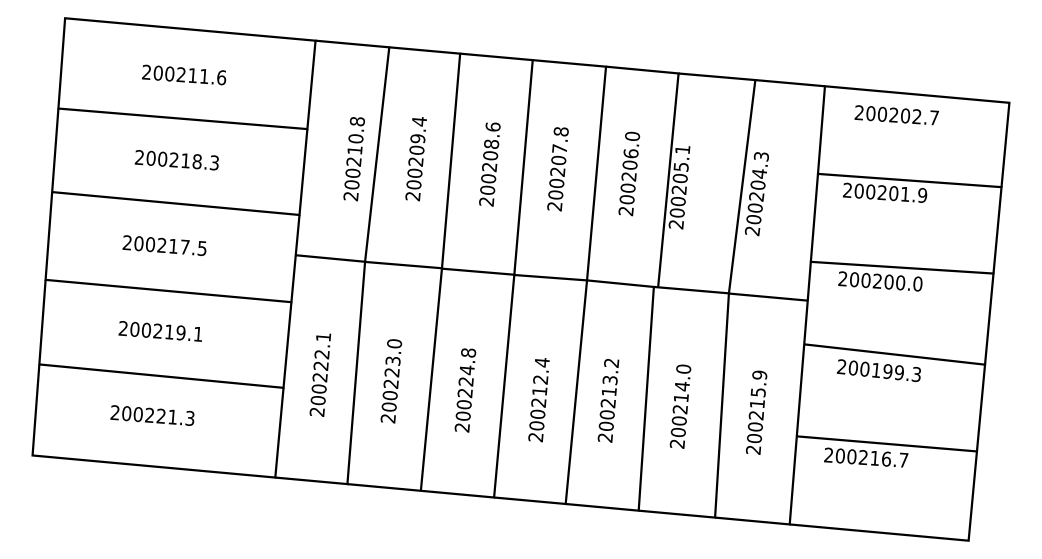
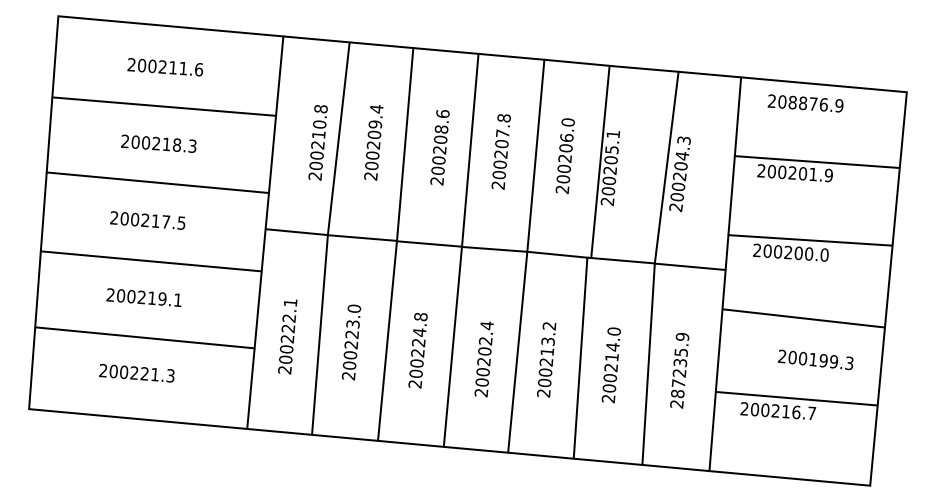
text: (907, 116) -> (815, 104), 200202.7 -> 208876.9
text: (878, 370) -> (815, 359), moved
text: (539, 391) -> (484, 351), 200212.4 -> 200202.4
text: (756, 421) -> (679, 378), 200215.9 -> 287235.9

